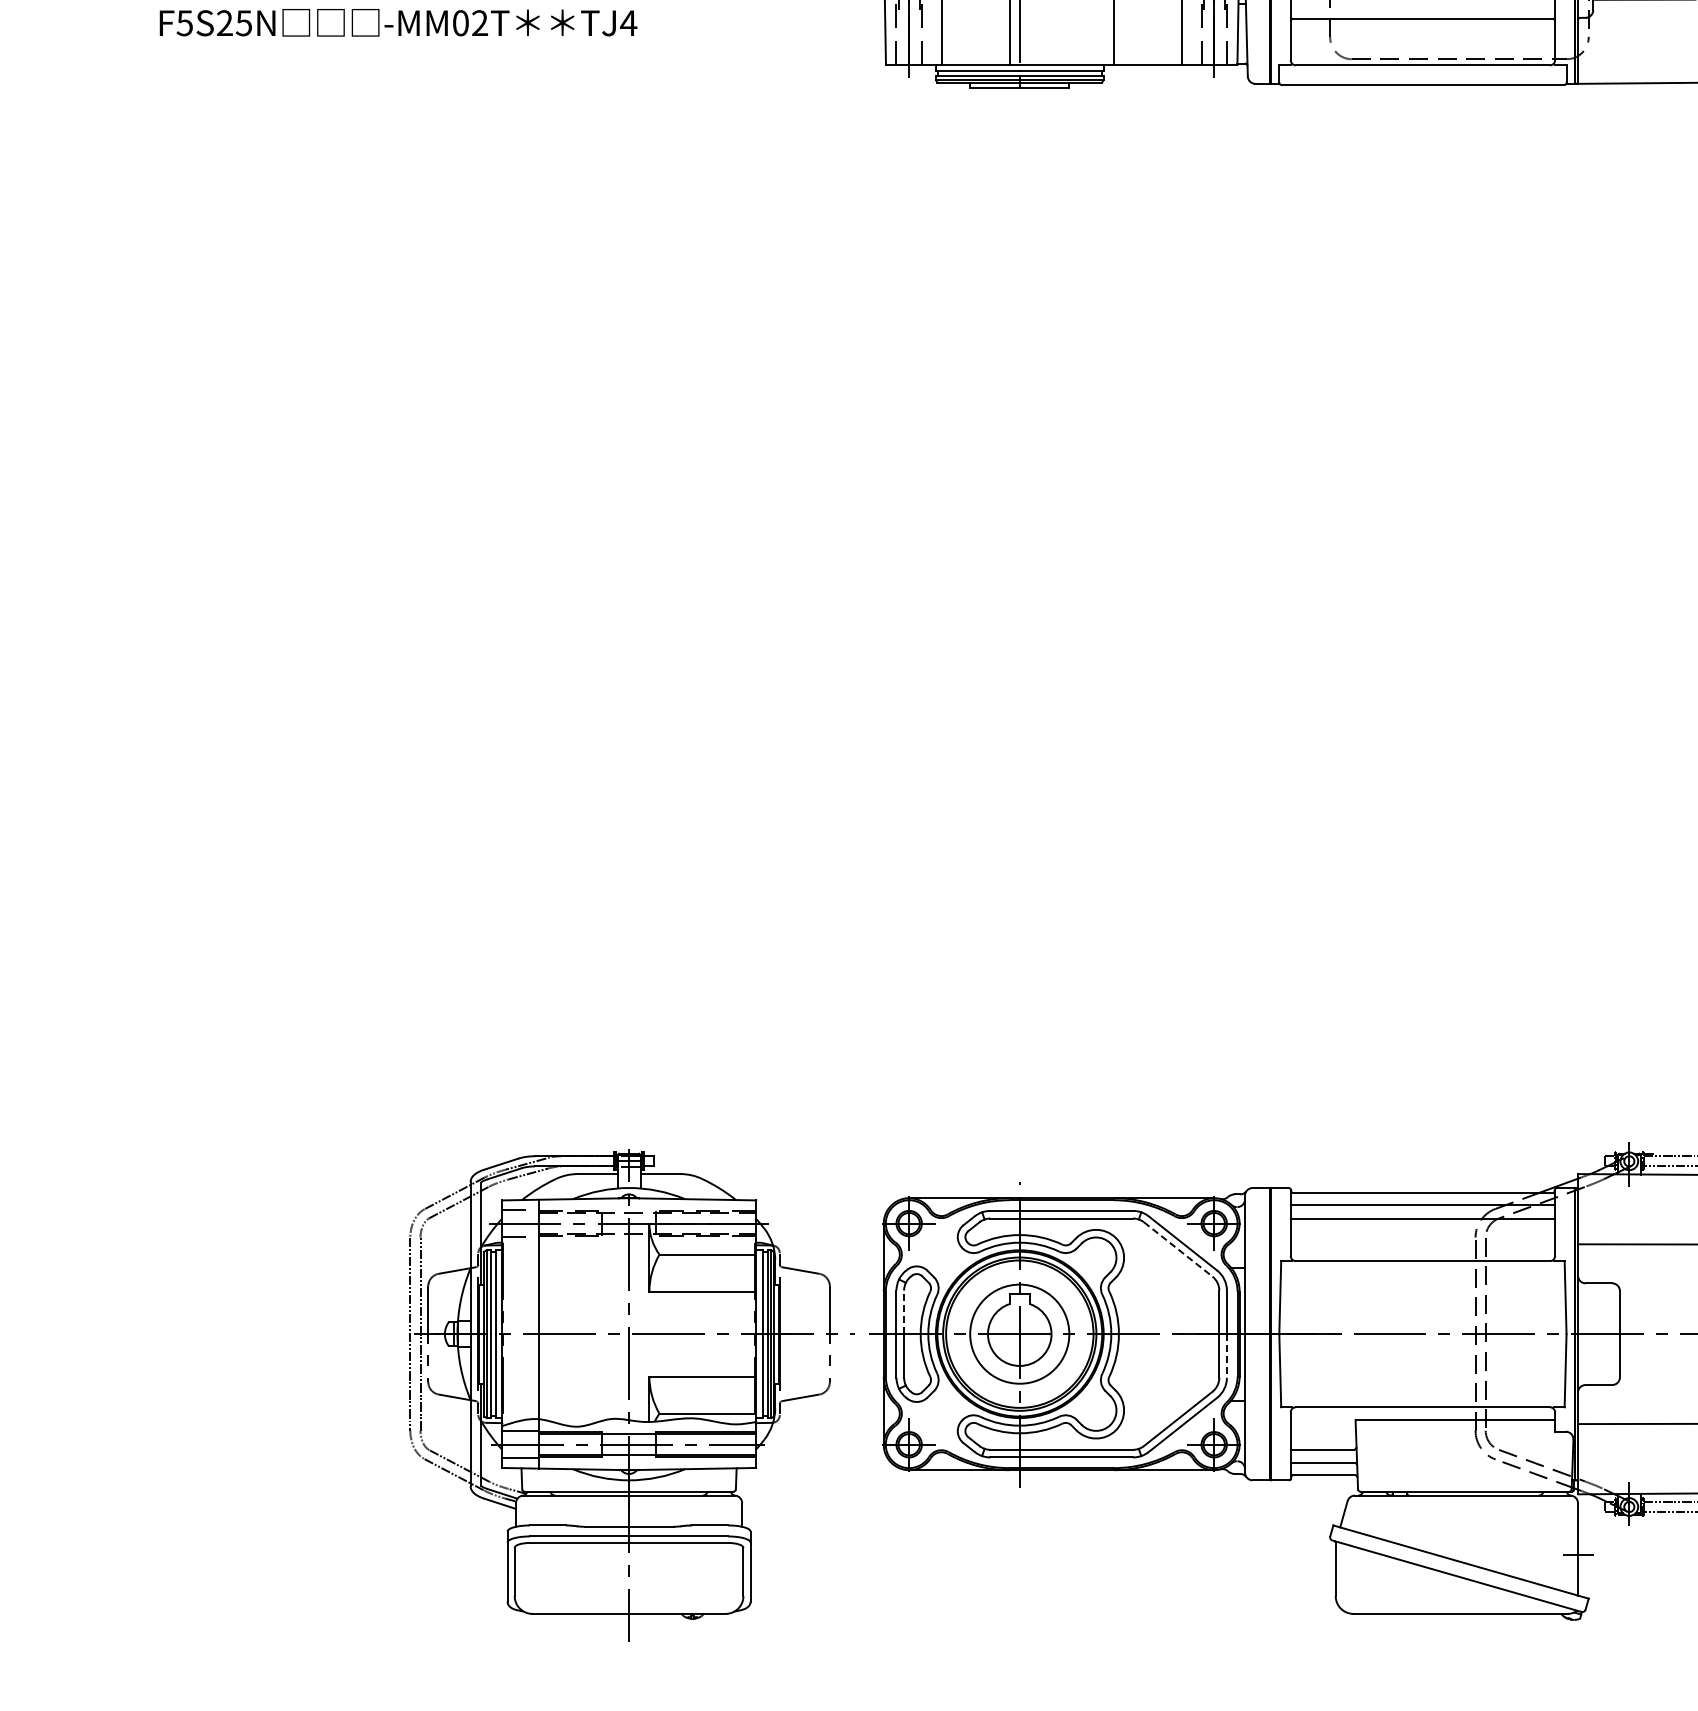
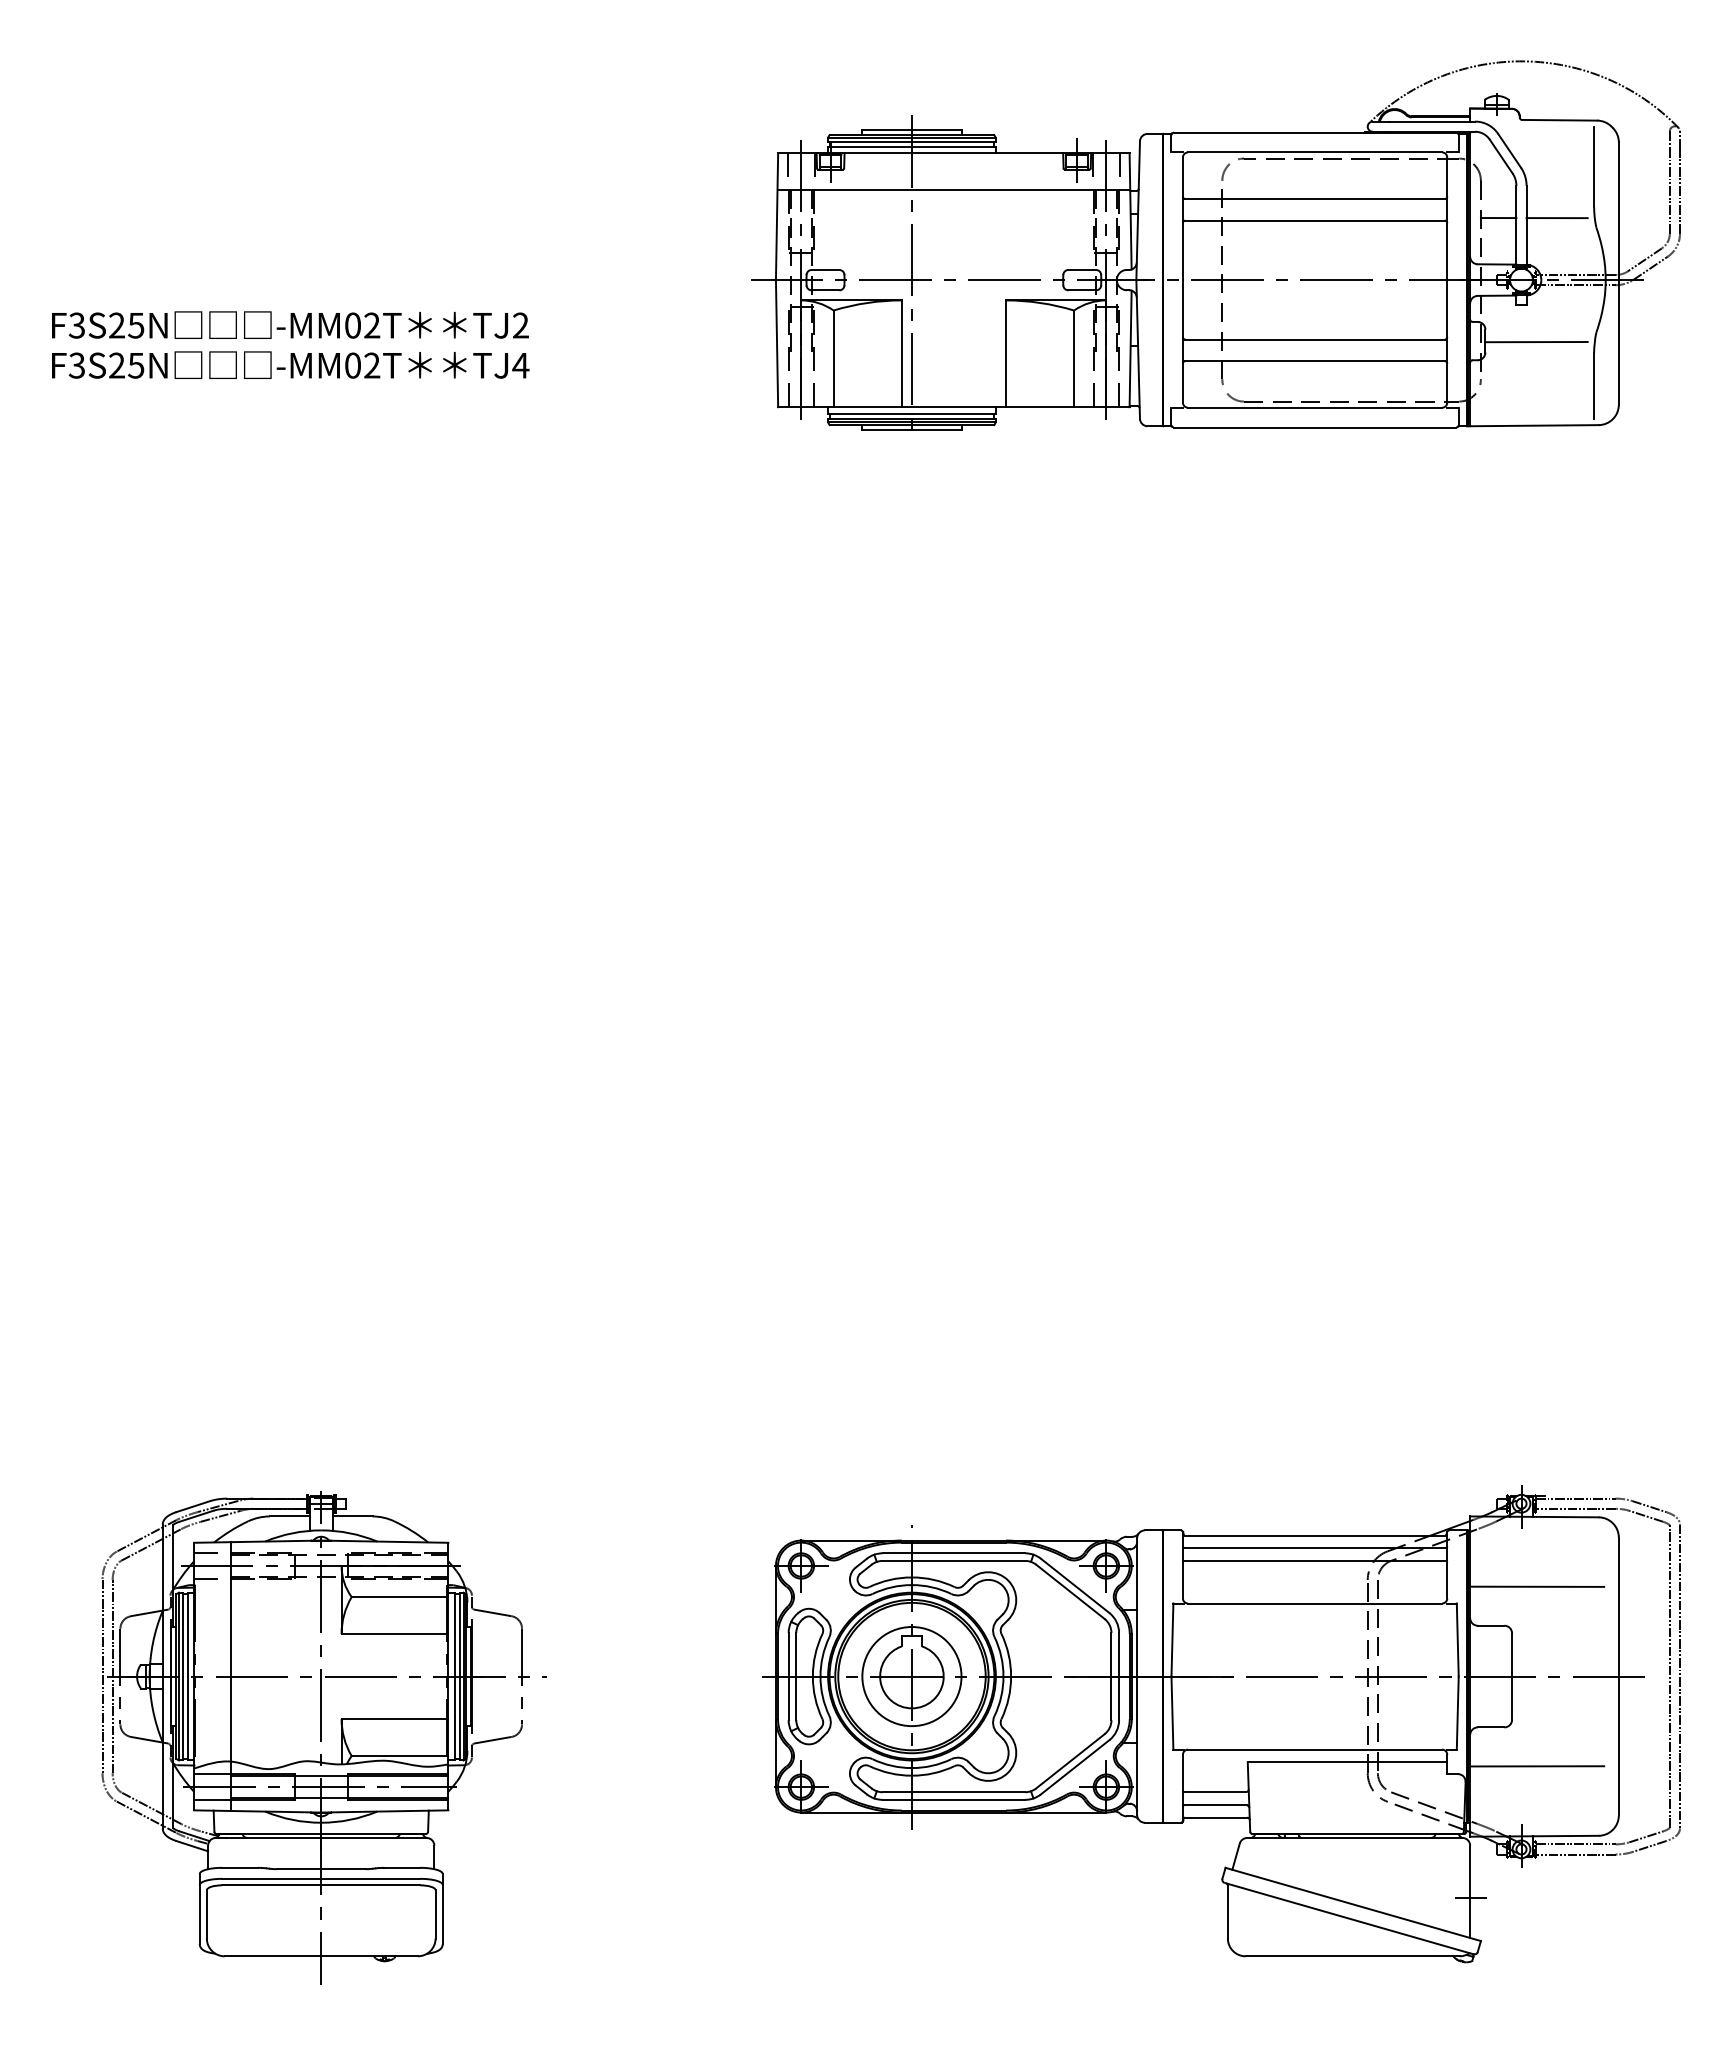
text: (184, 23) -> (76, 365), F5S25N -> F3S25N
line: (1178, 1249) -> (1070, 1591), dashed -> solid
line: (904, 1312) -> (796, 1654), dashed -> solid
line: (1227, 1356) -> (1119, 1698), dashed -> solid
part: (631, 1395) -> (323, 1737), moved

